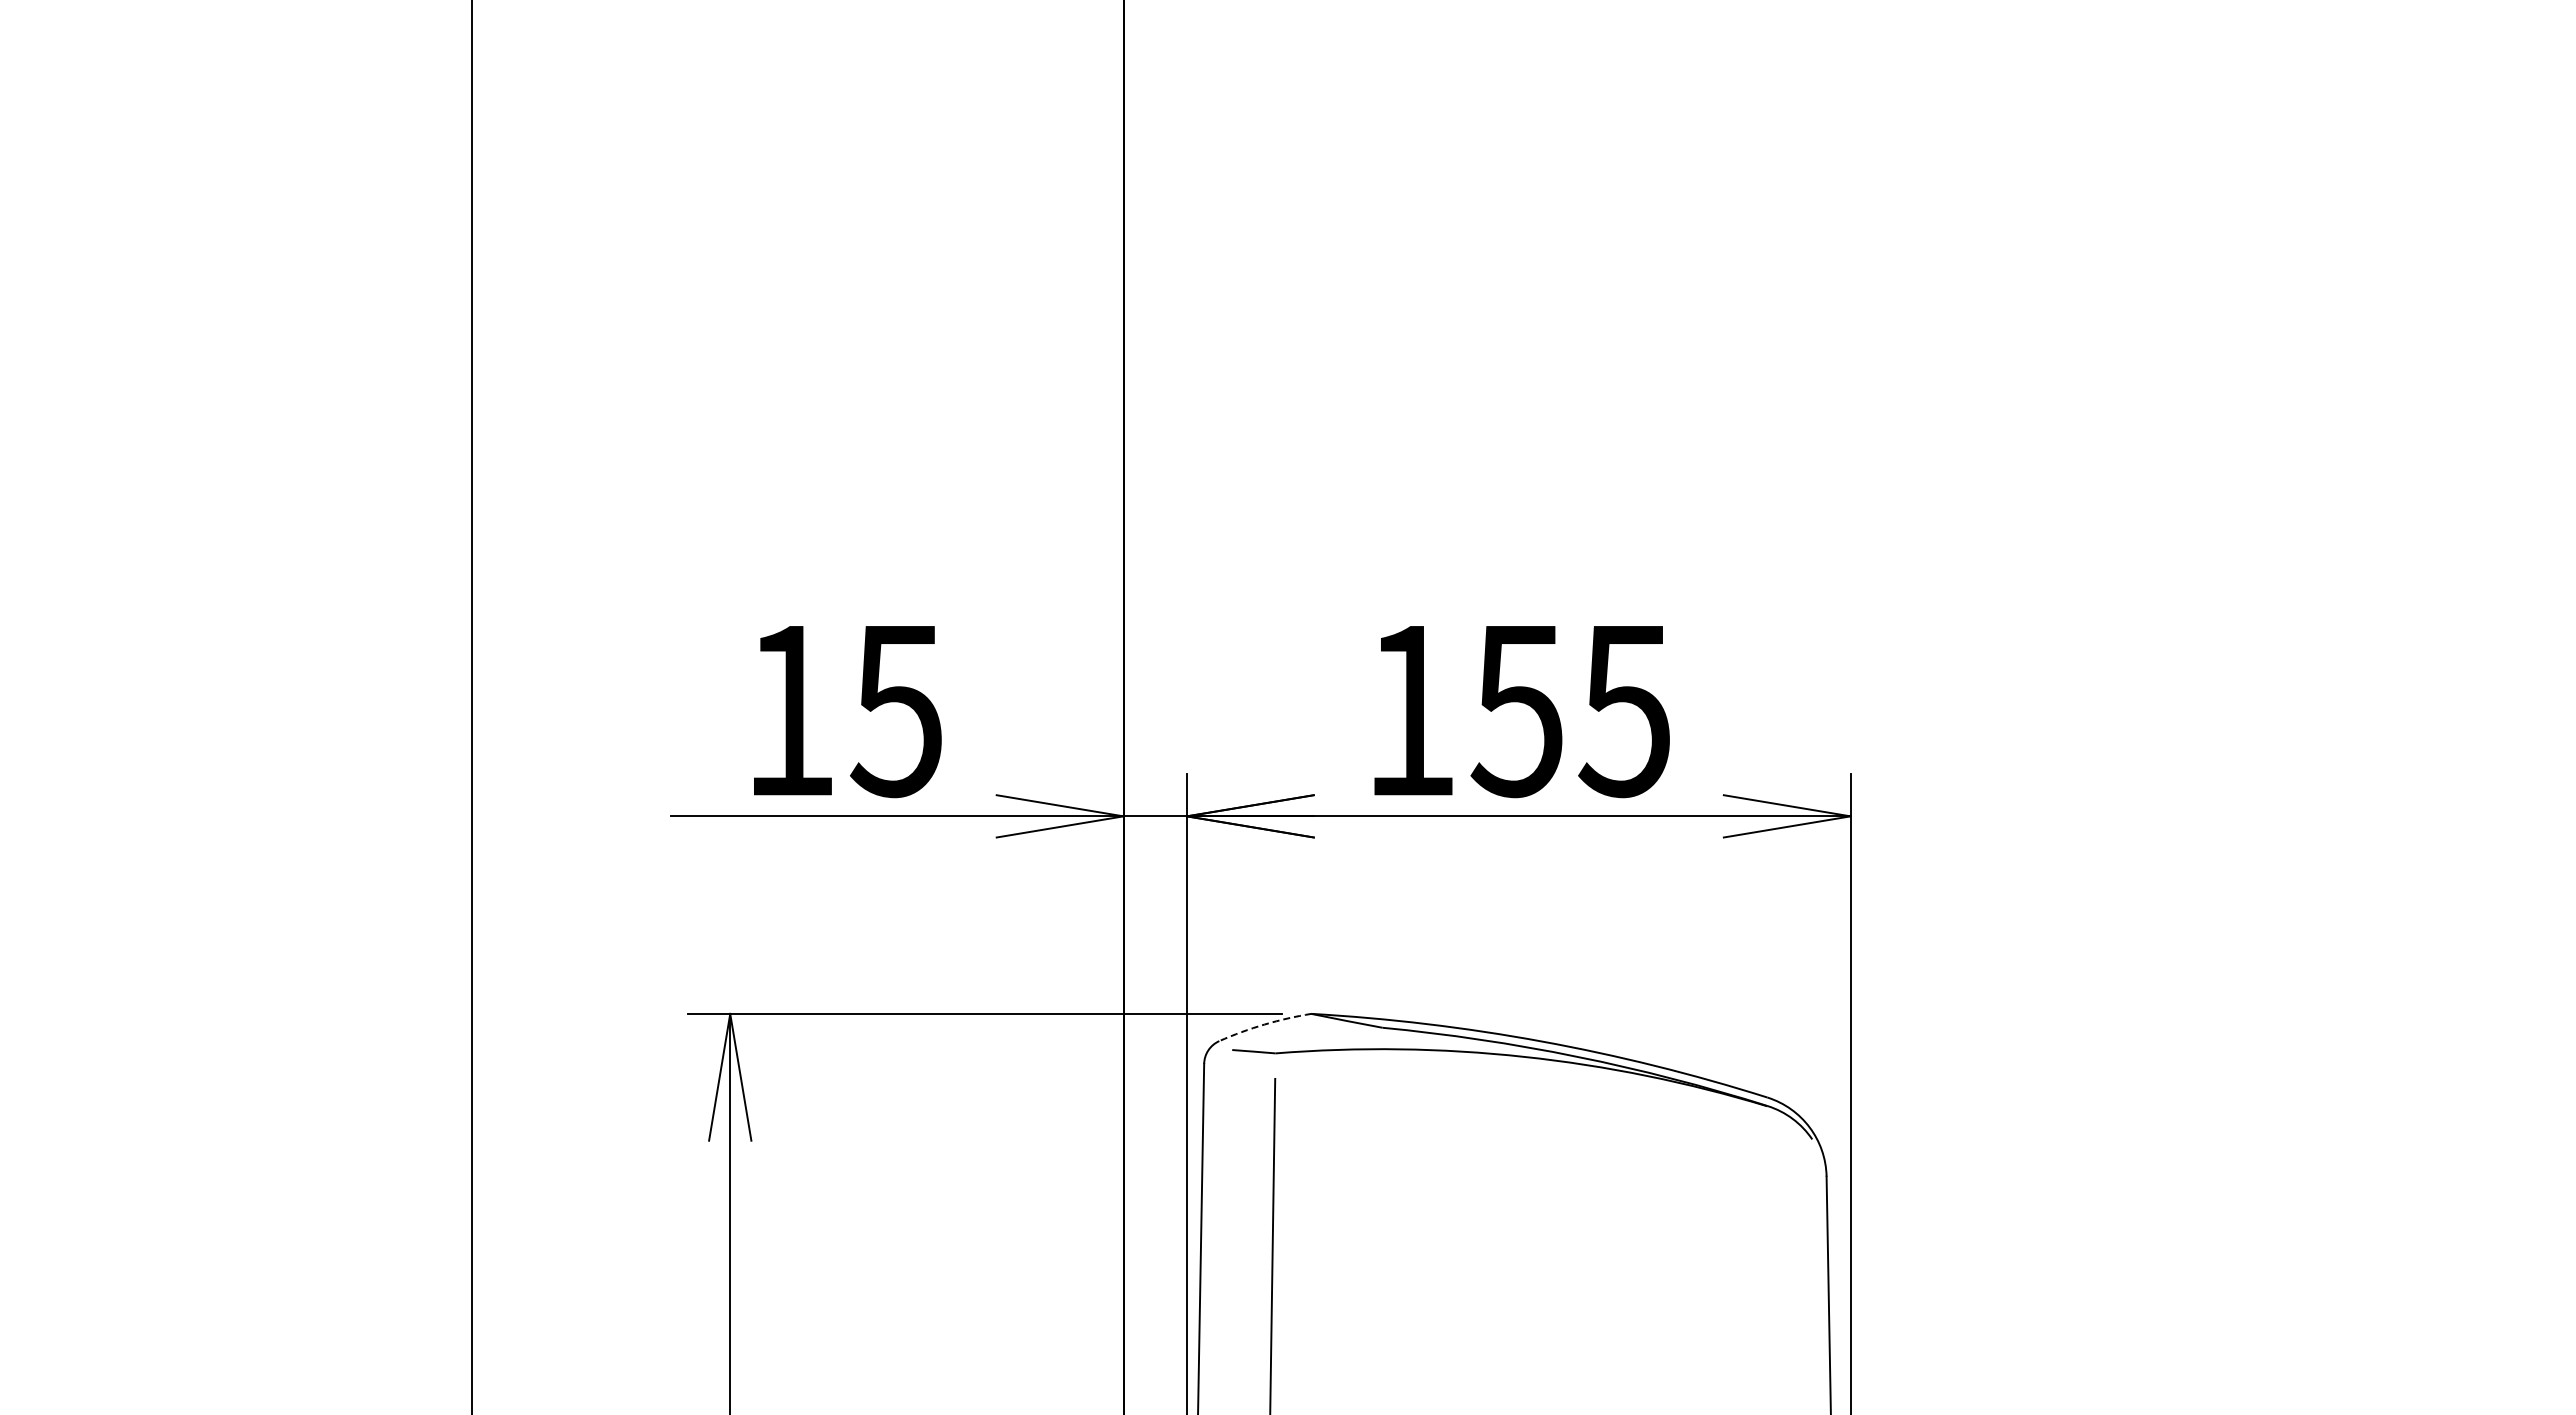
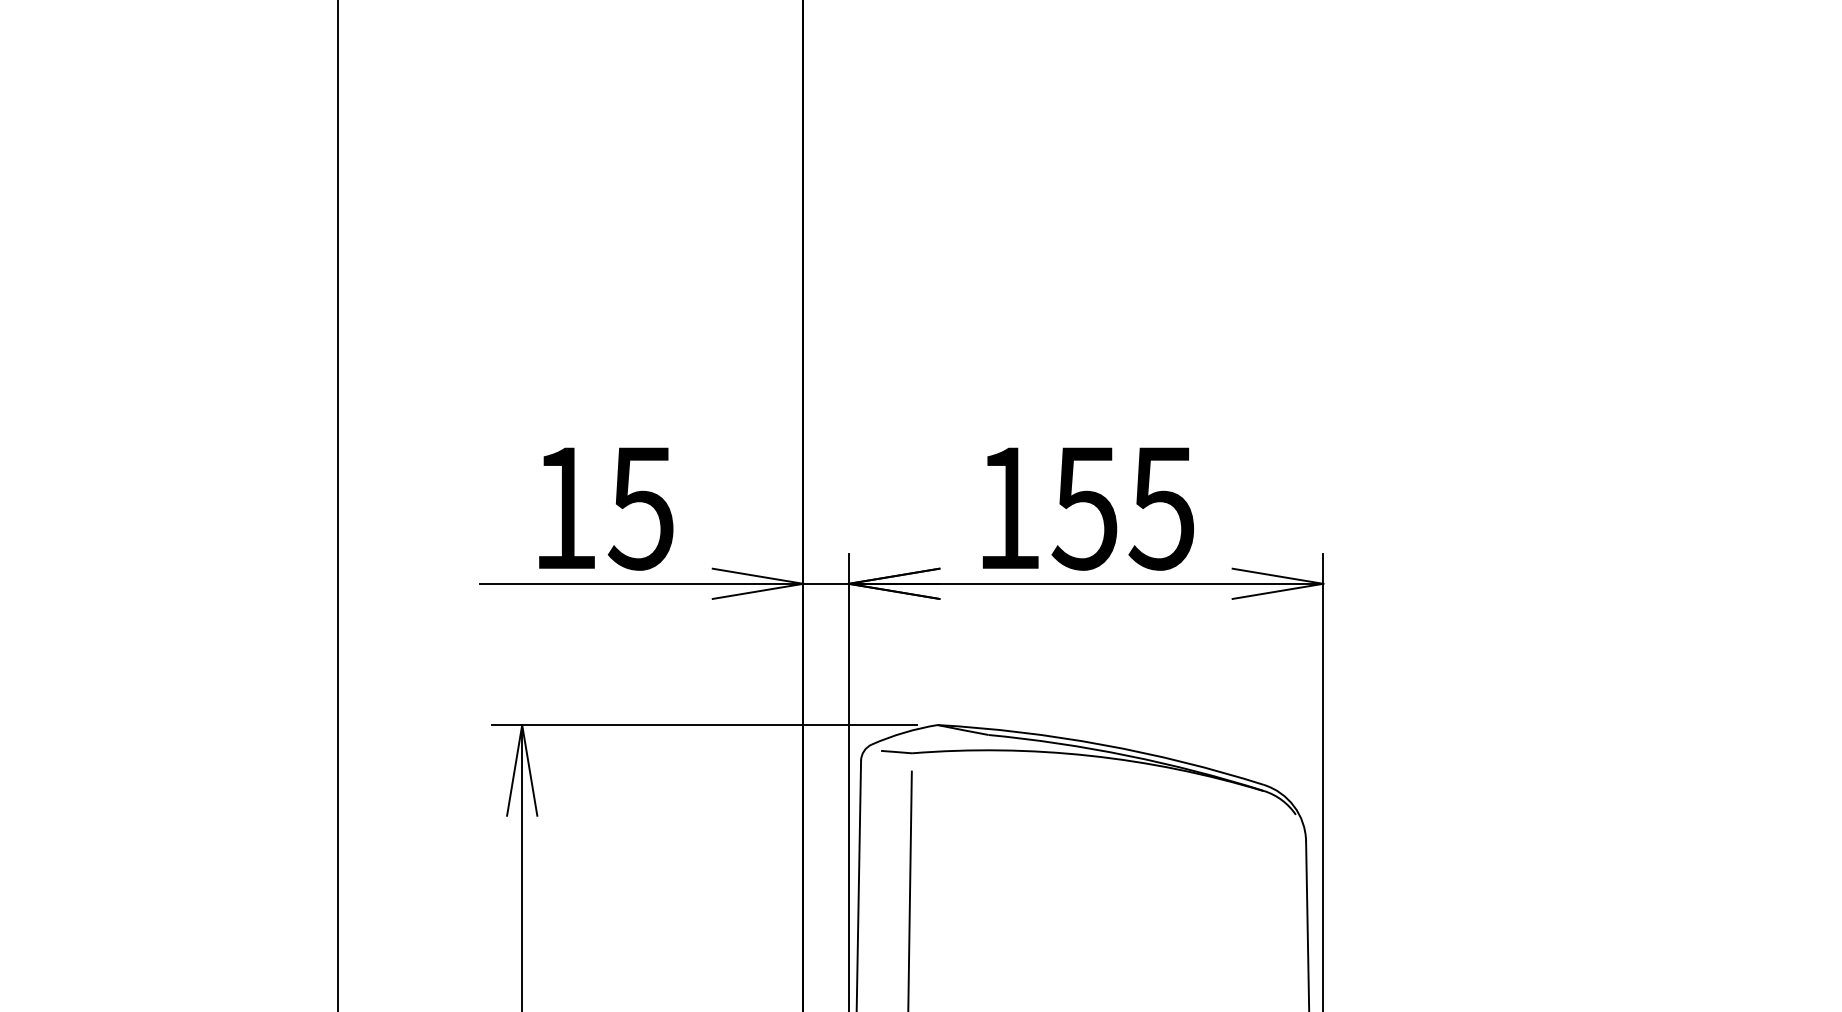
arc: (1264, 1024) -> (904, 732), dashed -> solid

